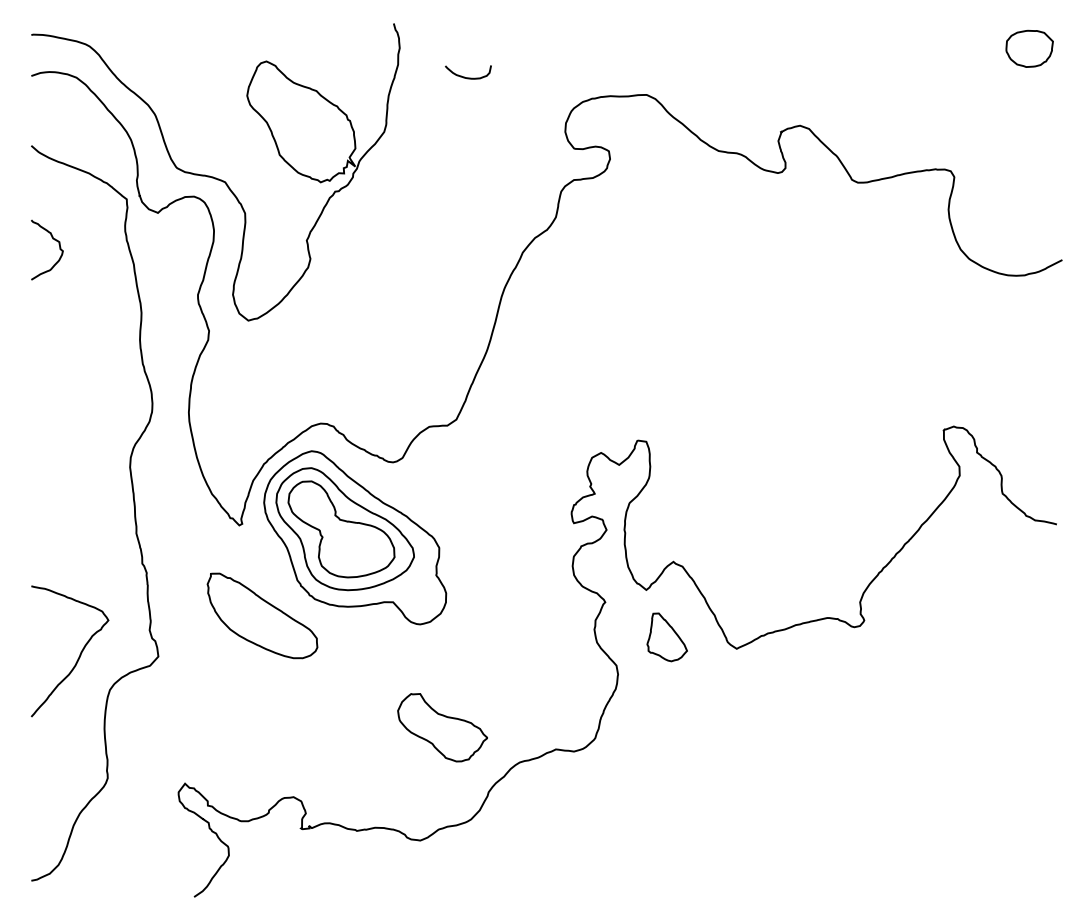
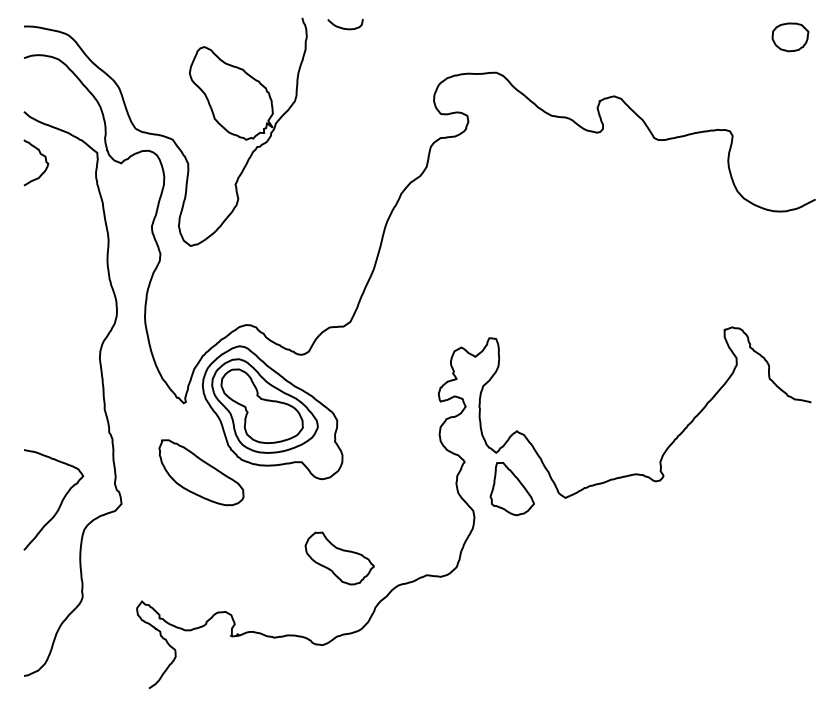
curve: (465, 76) -> (343, 27), moved
curve: (54, 240) -> (41, 155), moved
part: (666, 637) -> (511, 489), size x1.43

